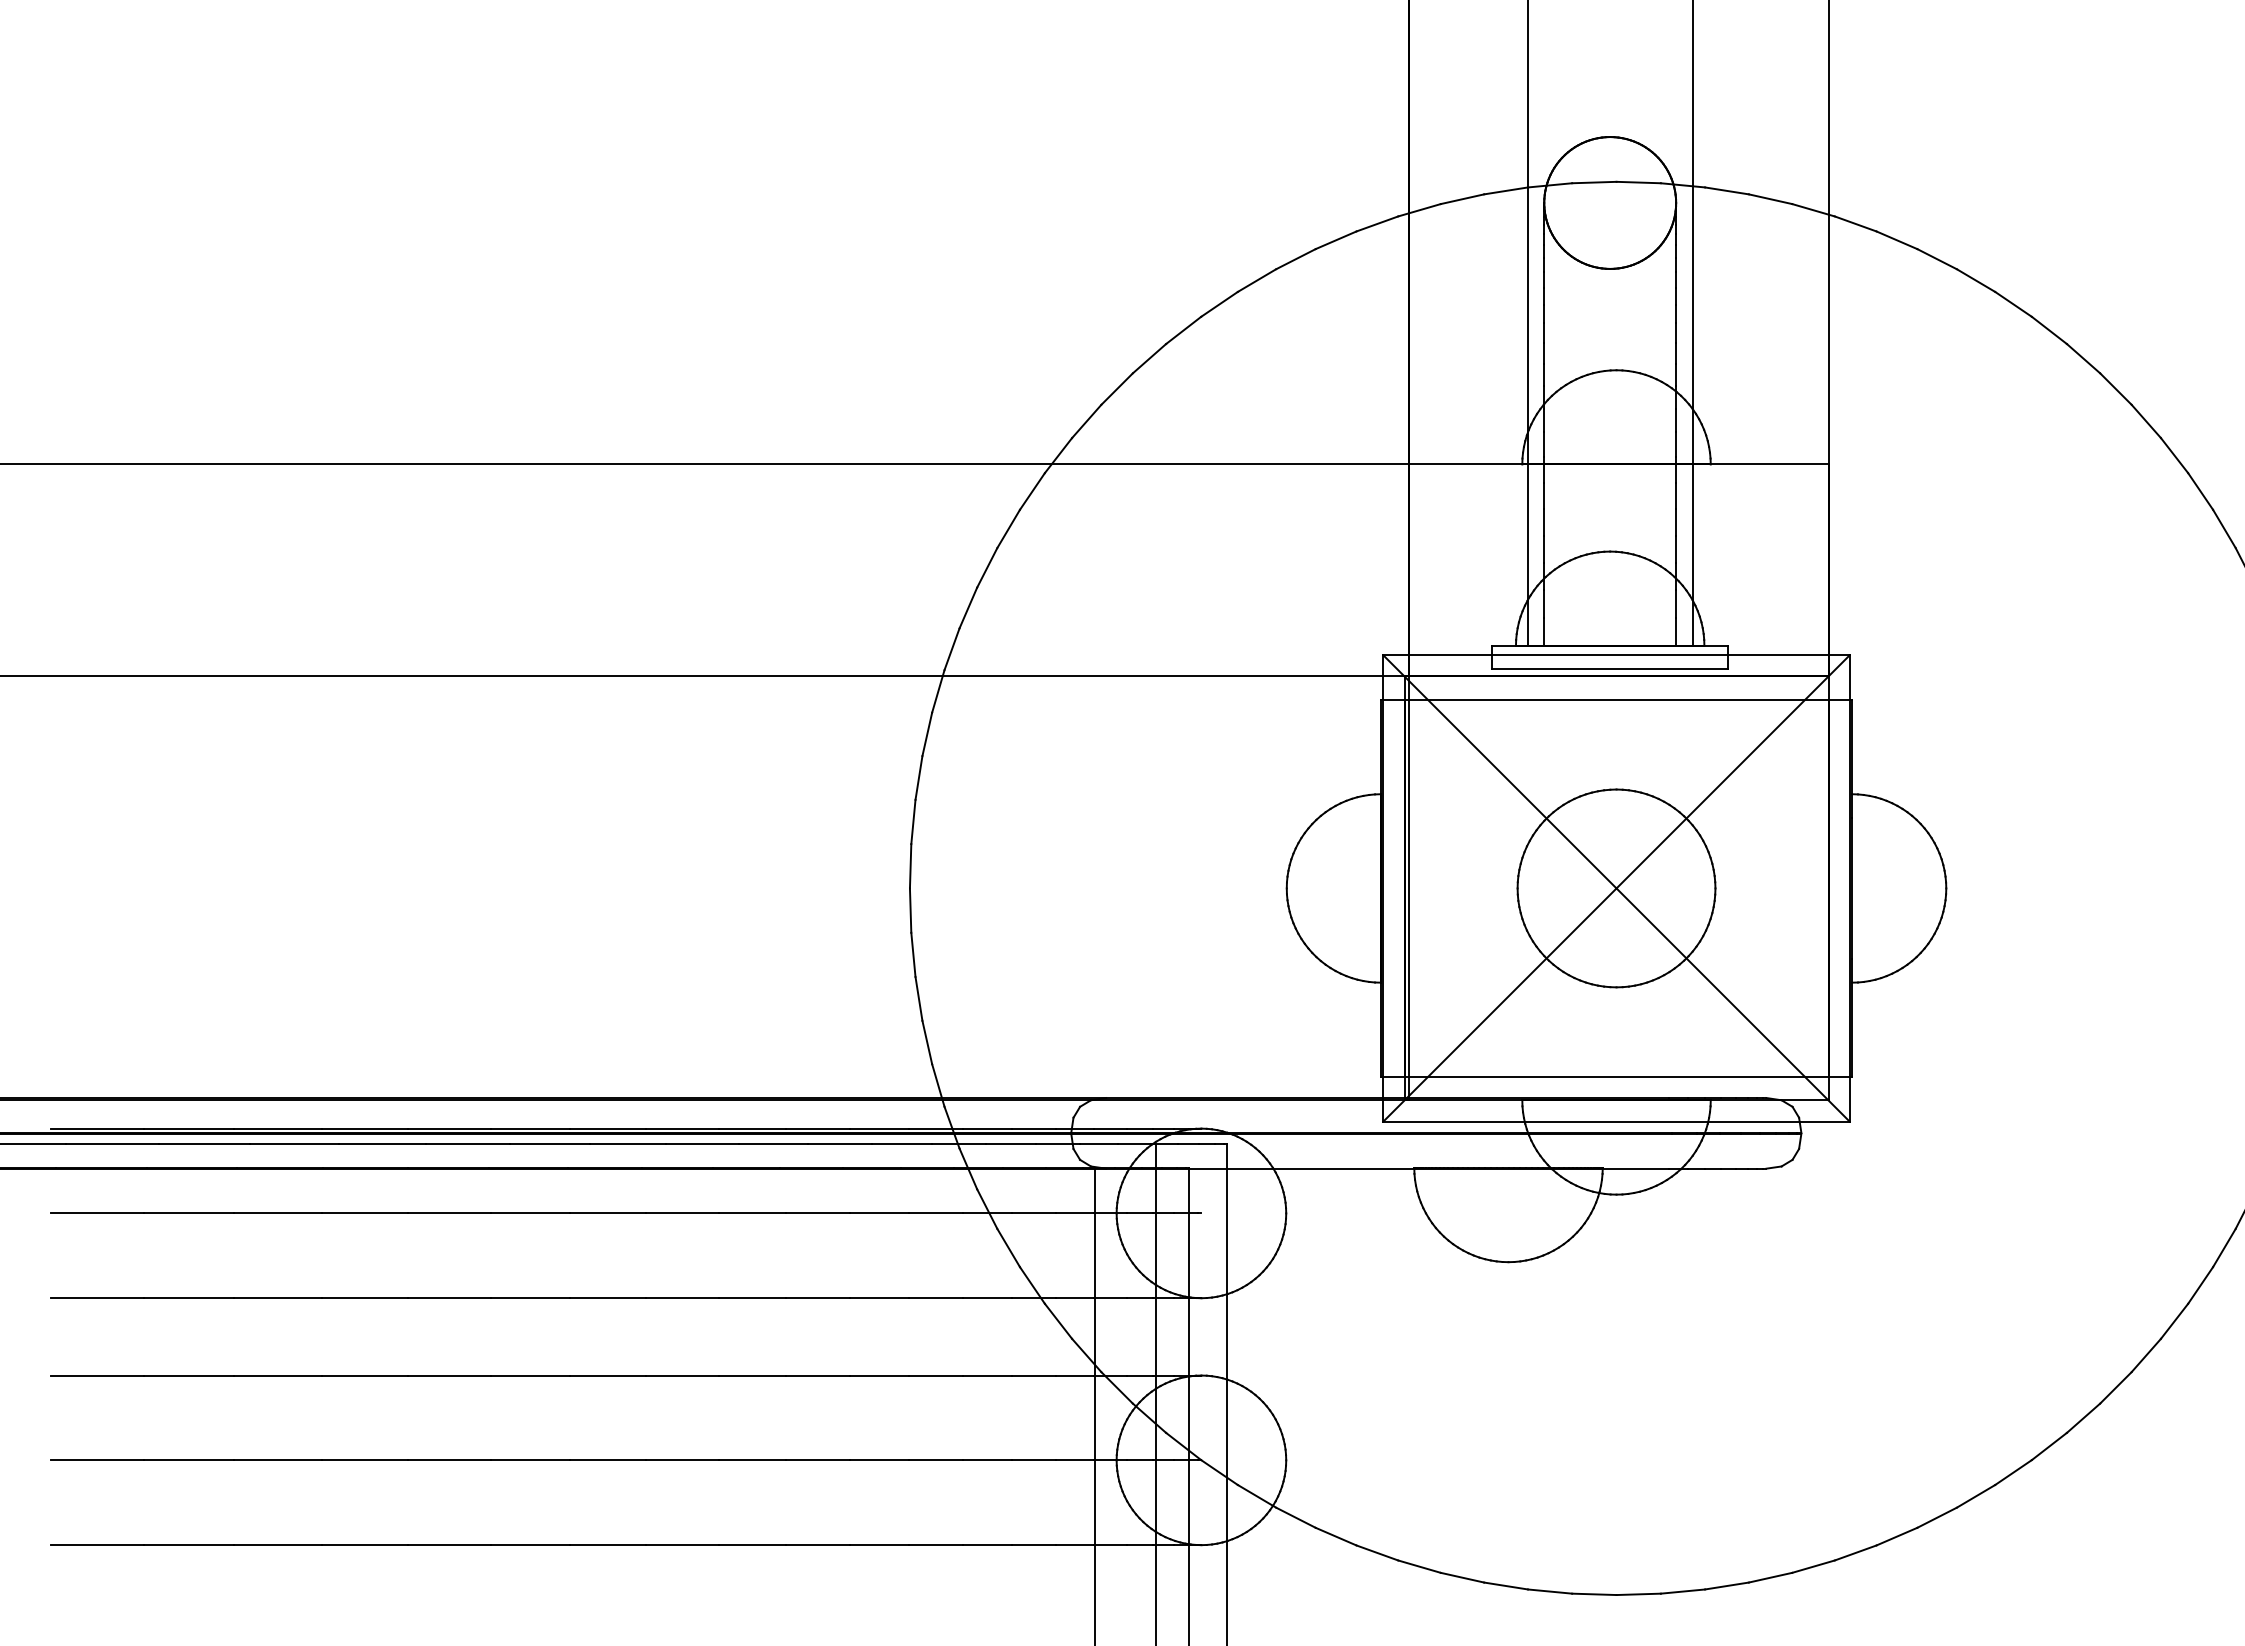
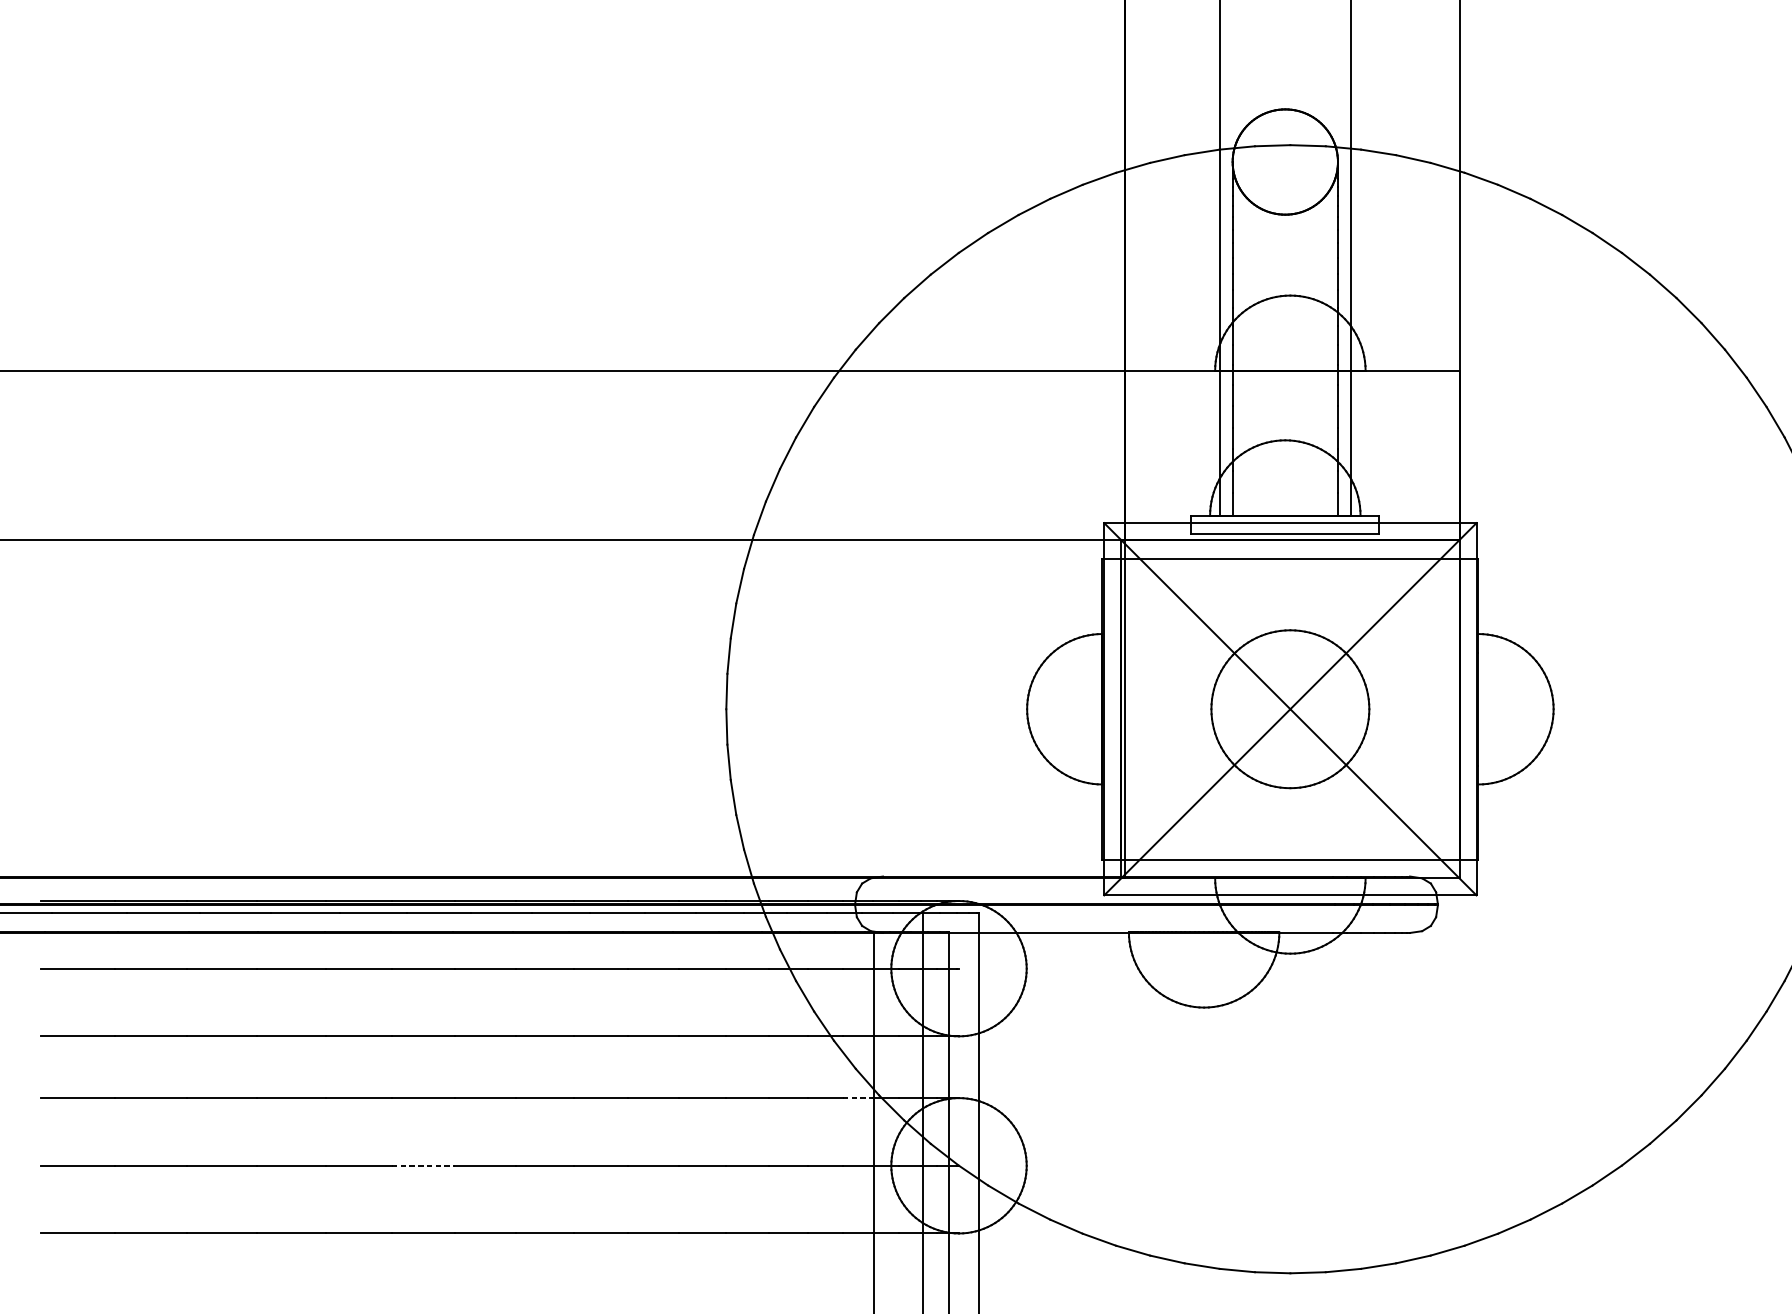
line: (1075, 1375) -> (858, 1098), solid -> dashed
line: (530, 1460) -> (423, 1165), solid -> dashed

